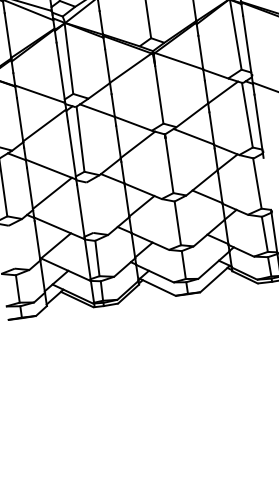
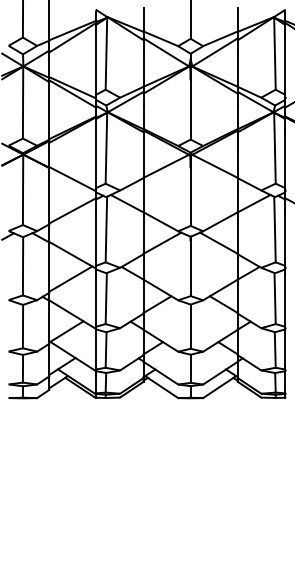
line: (266, 184) -> (284, 300), added
line: (89, 207) -> (105, 298), added
line: (11, 247) -> (22, 326), added

